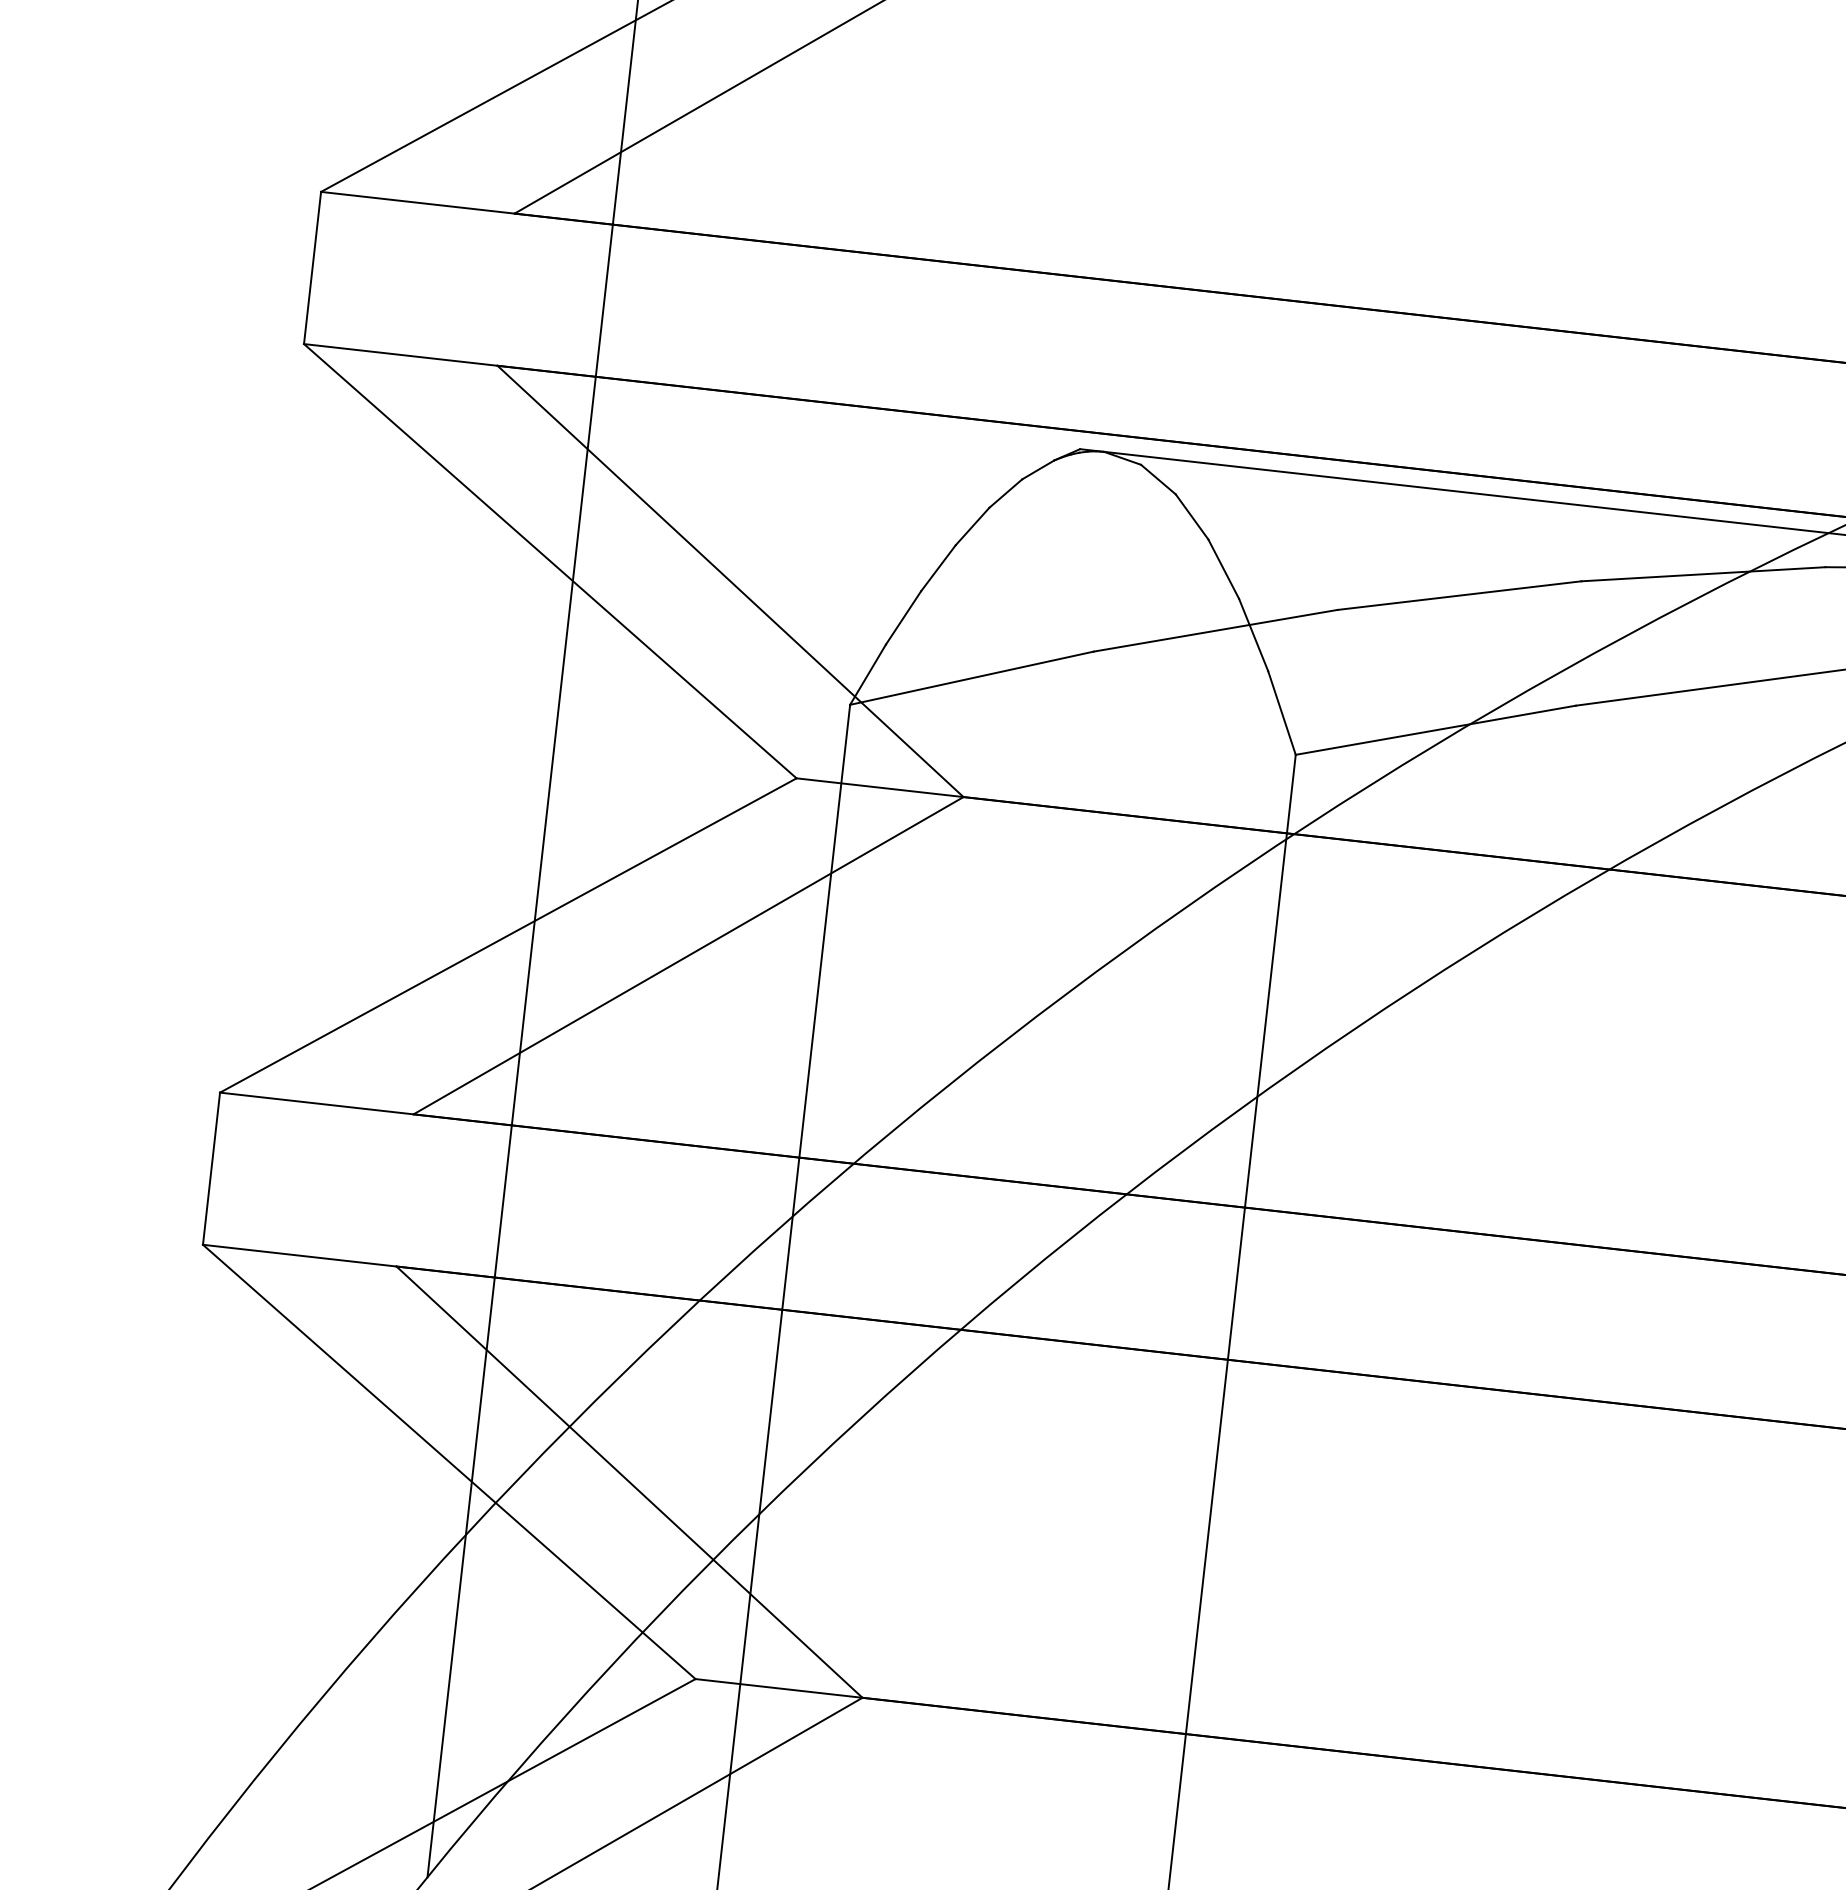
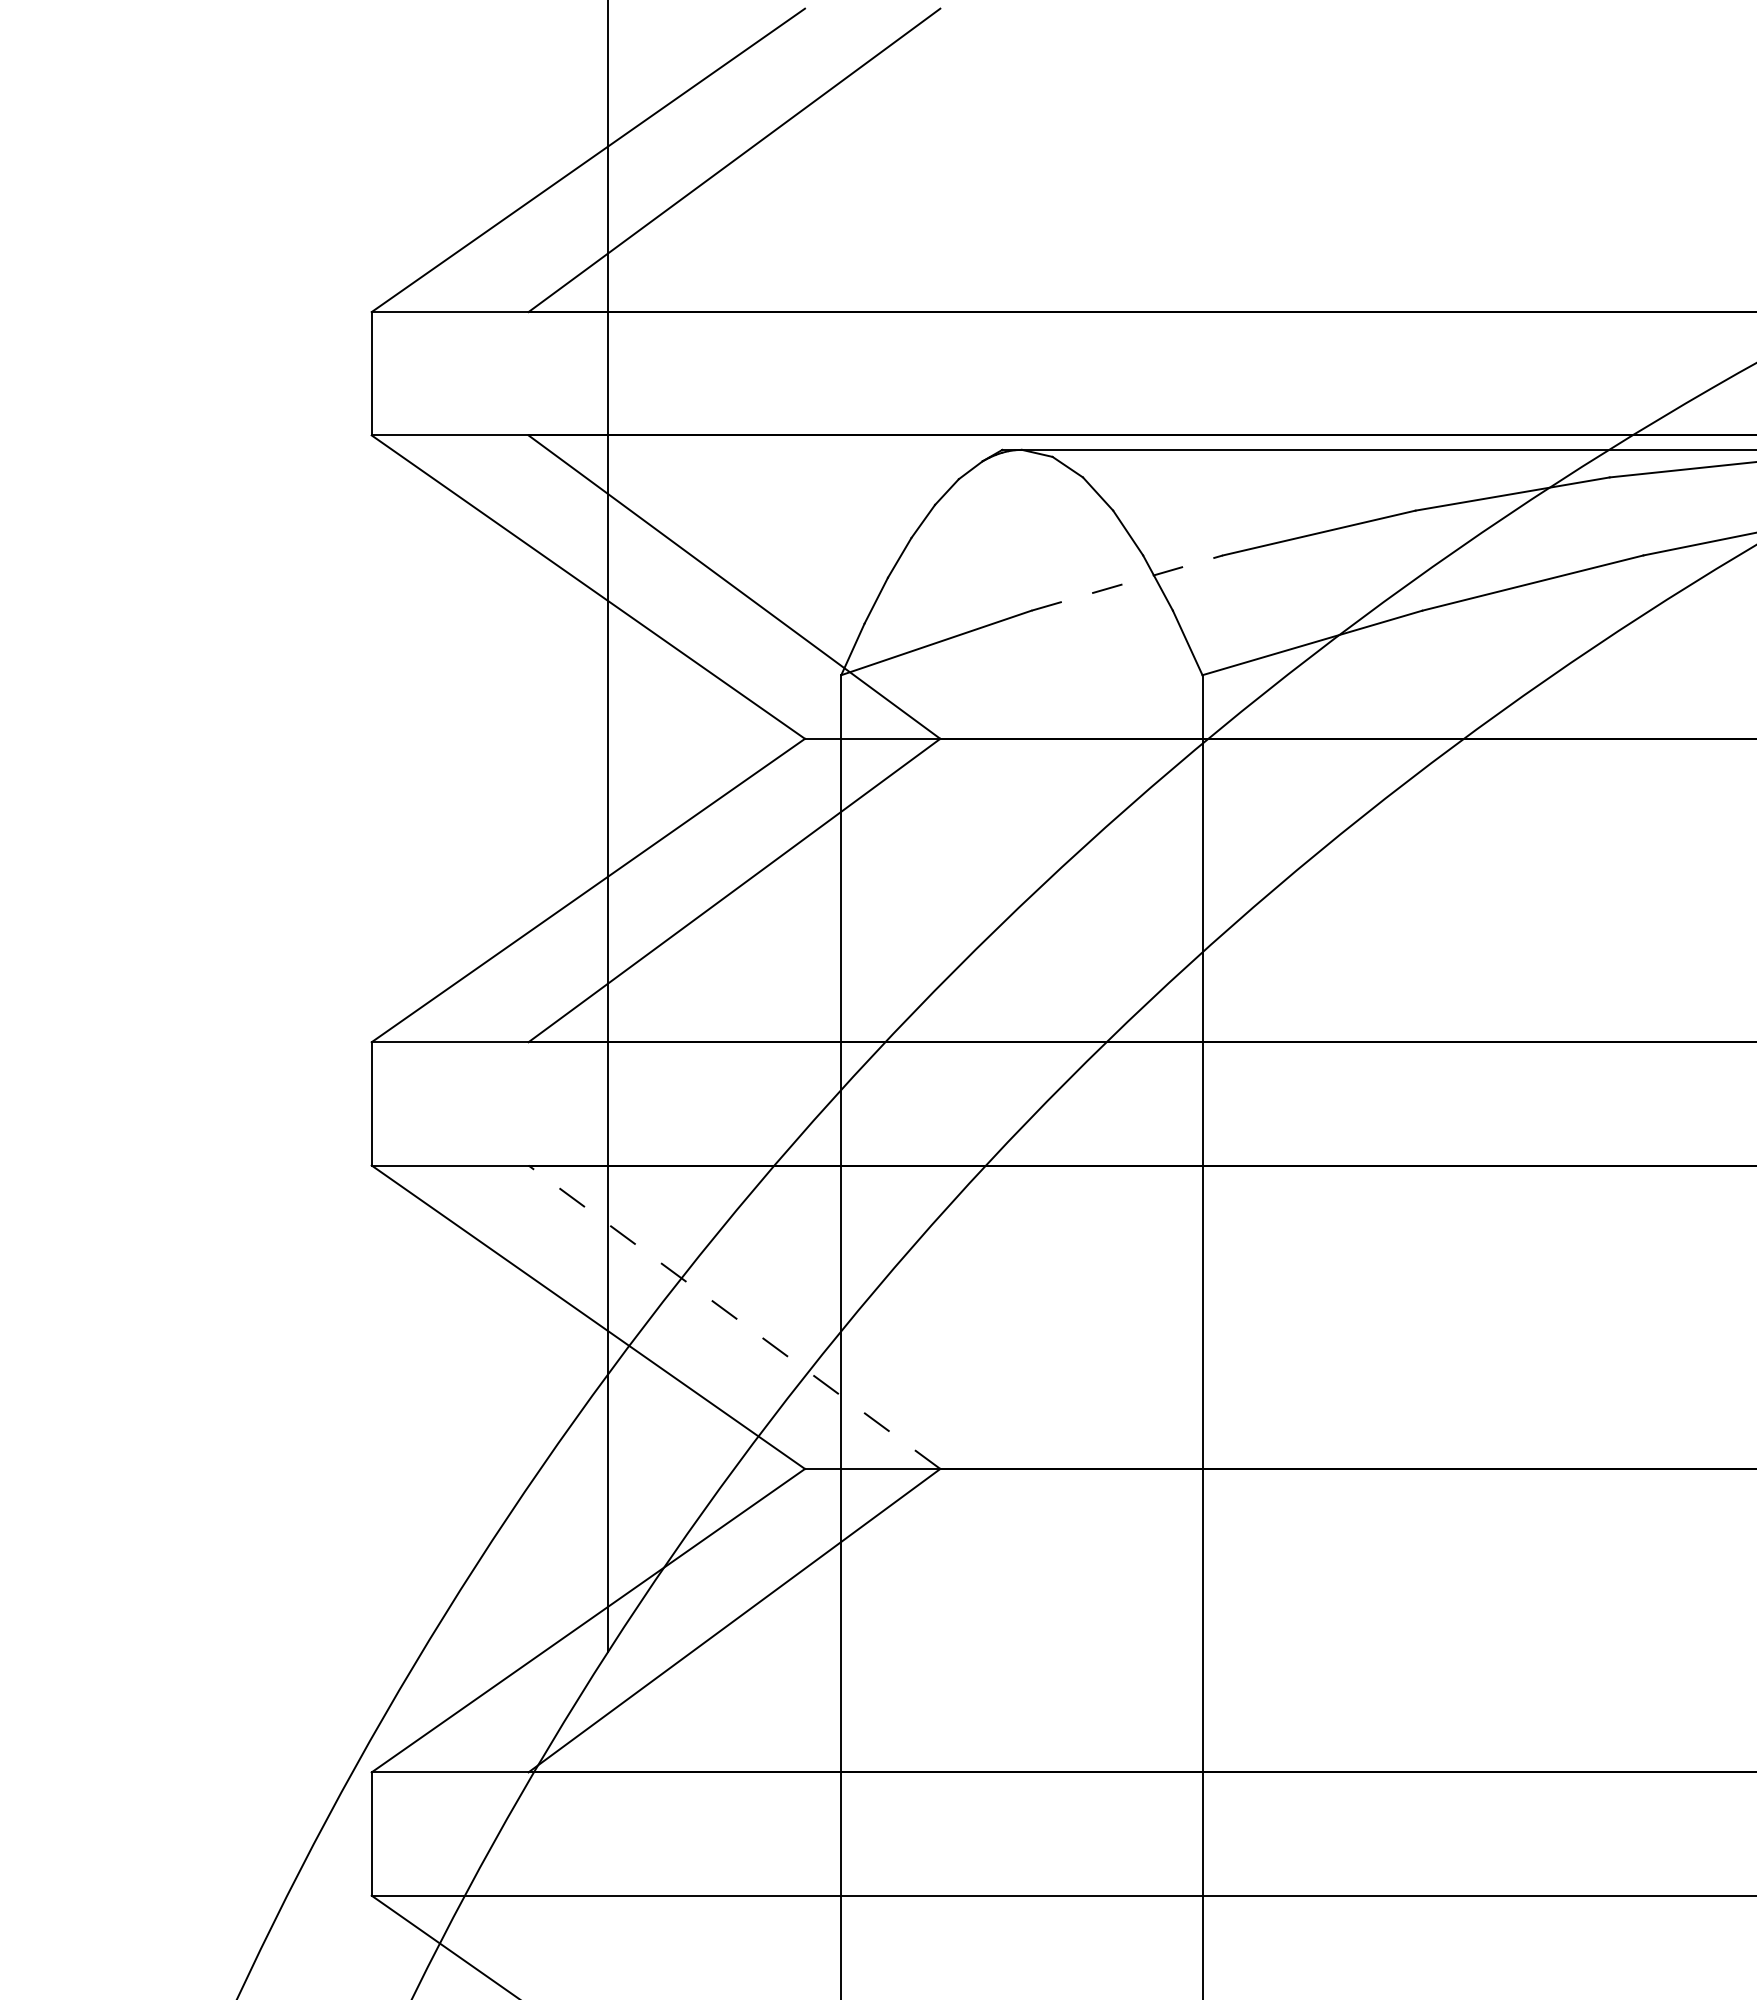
line: (1215, 631) -> (1127, 583), solid -> dashed
line: (629, 1482) -> (734, 1317), solid -> dashed

